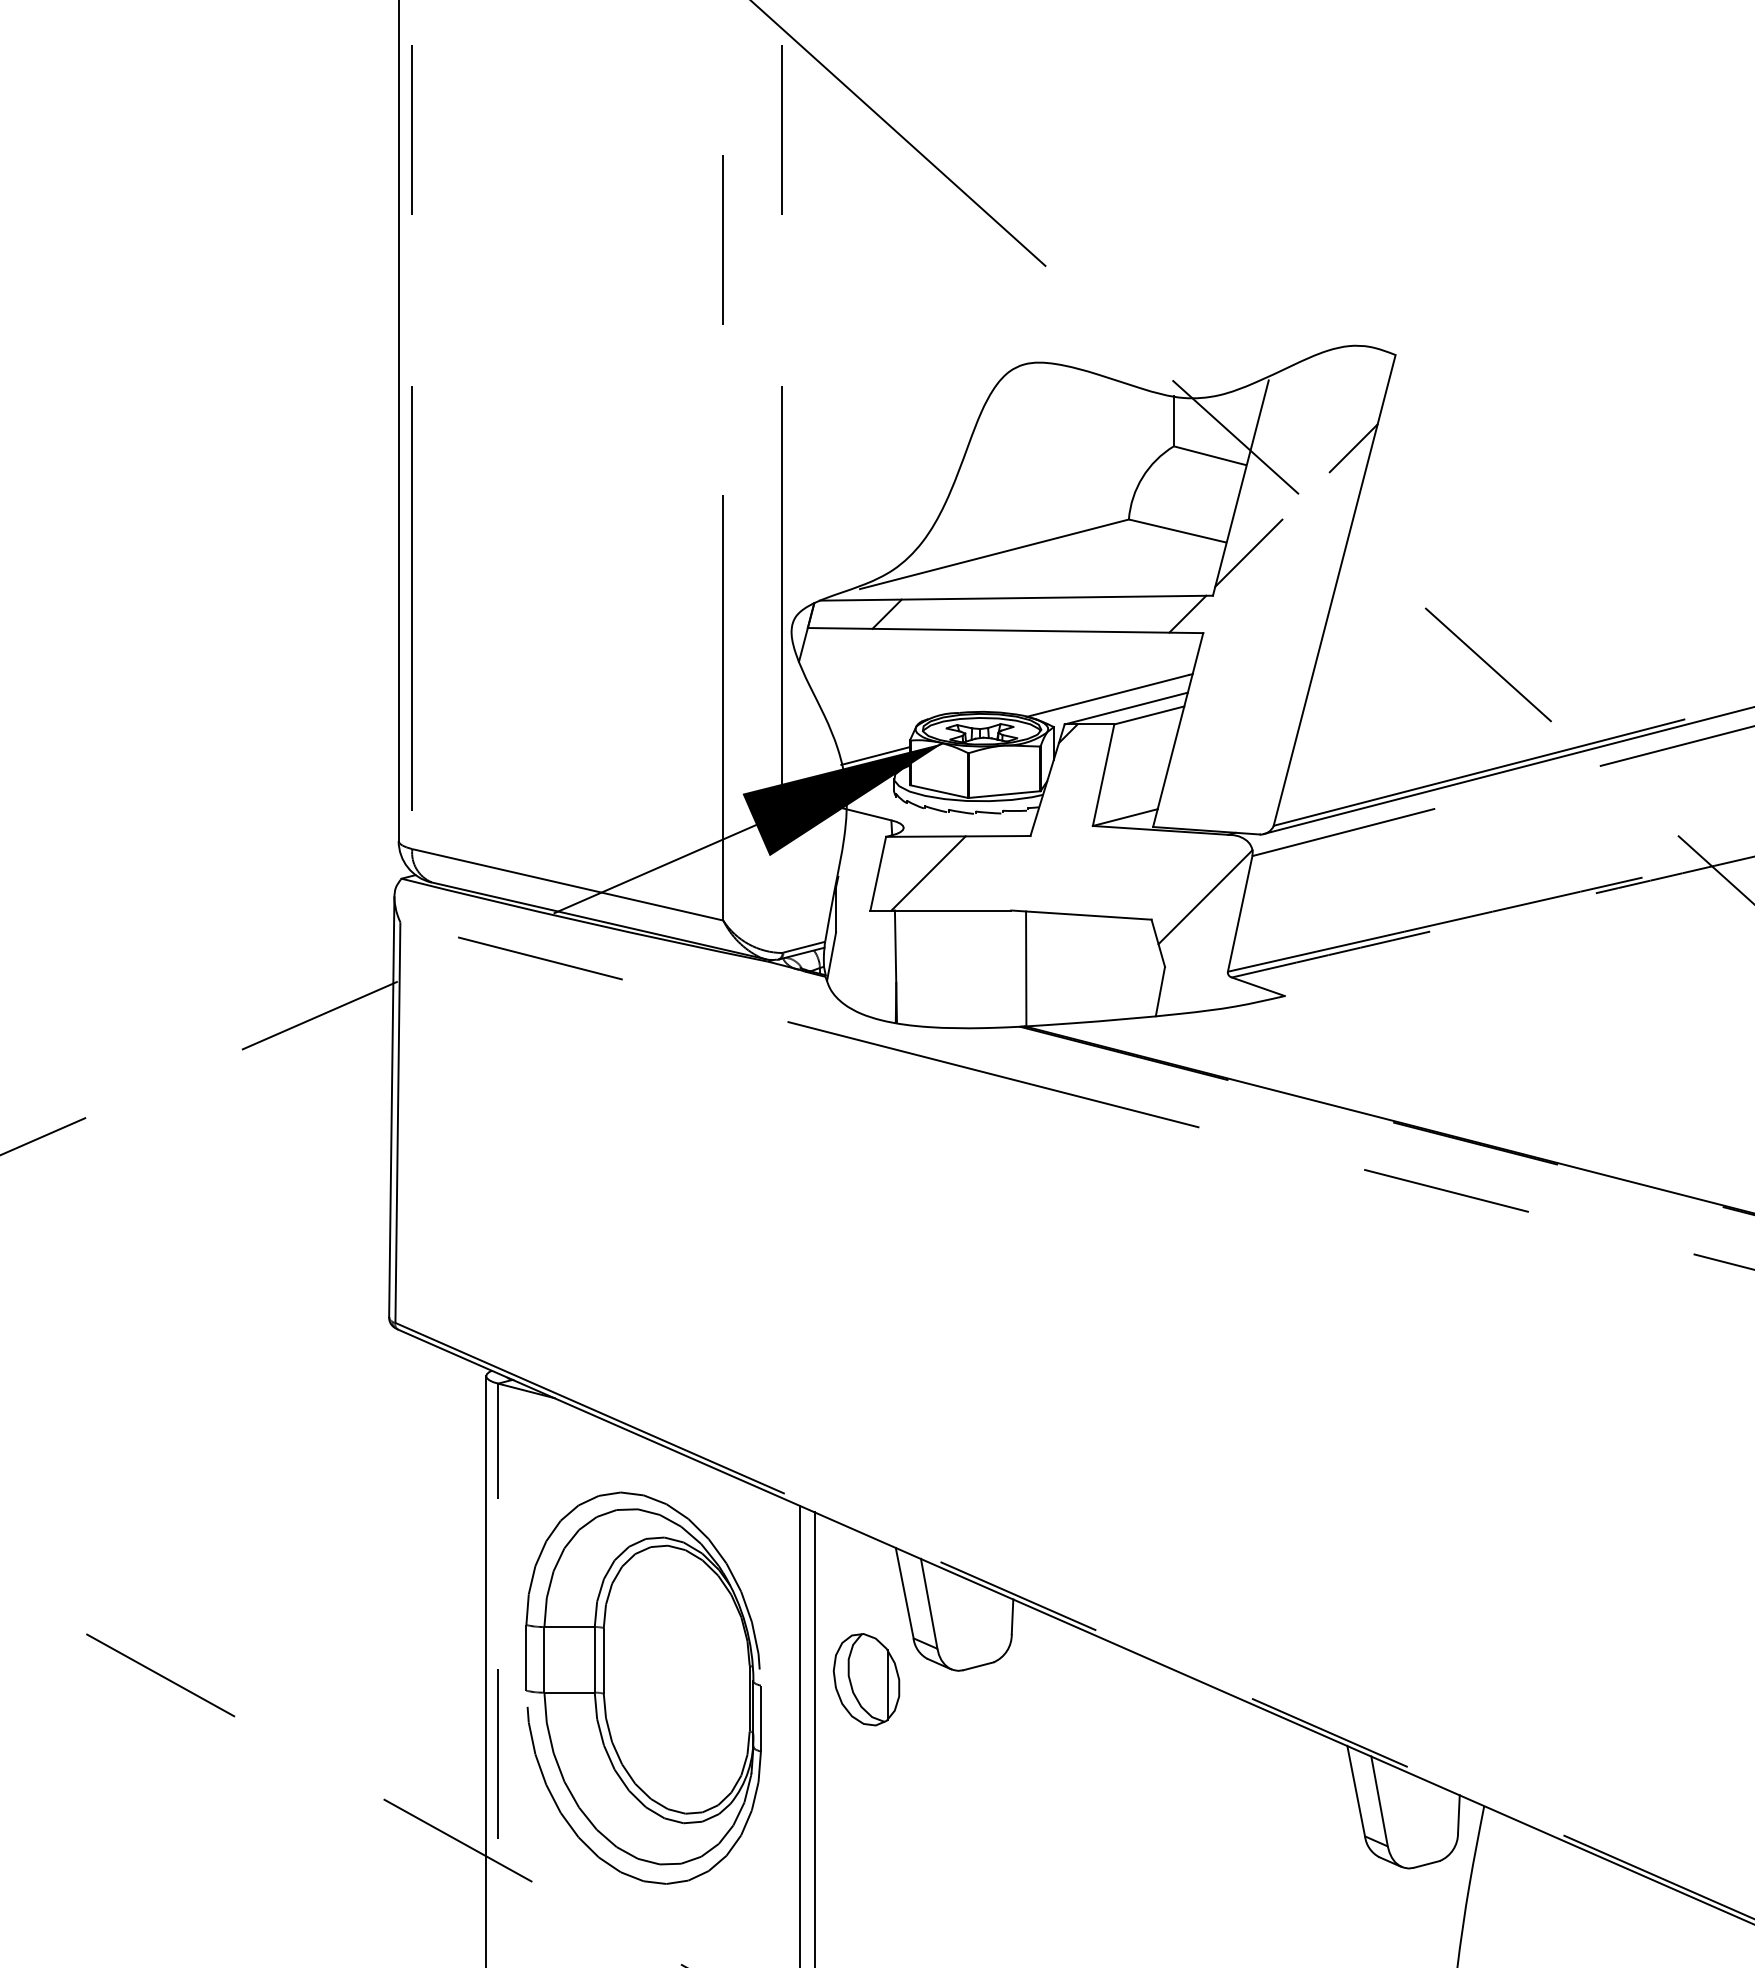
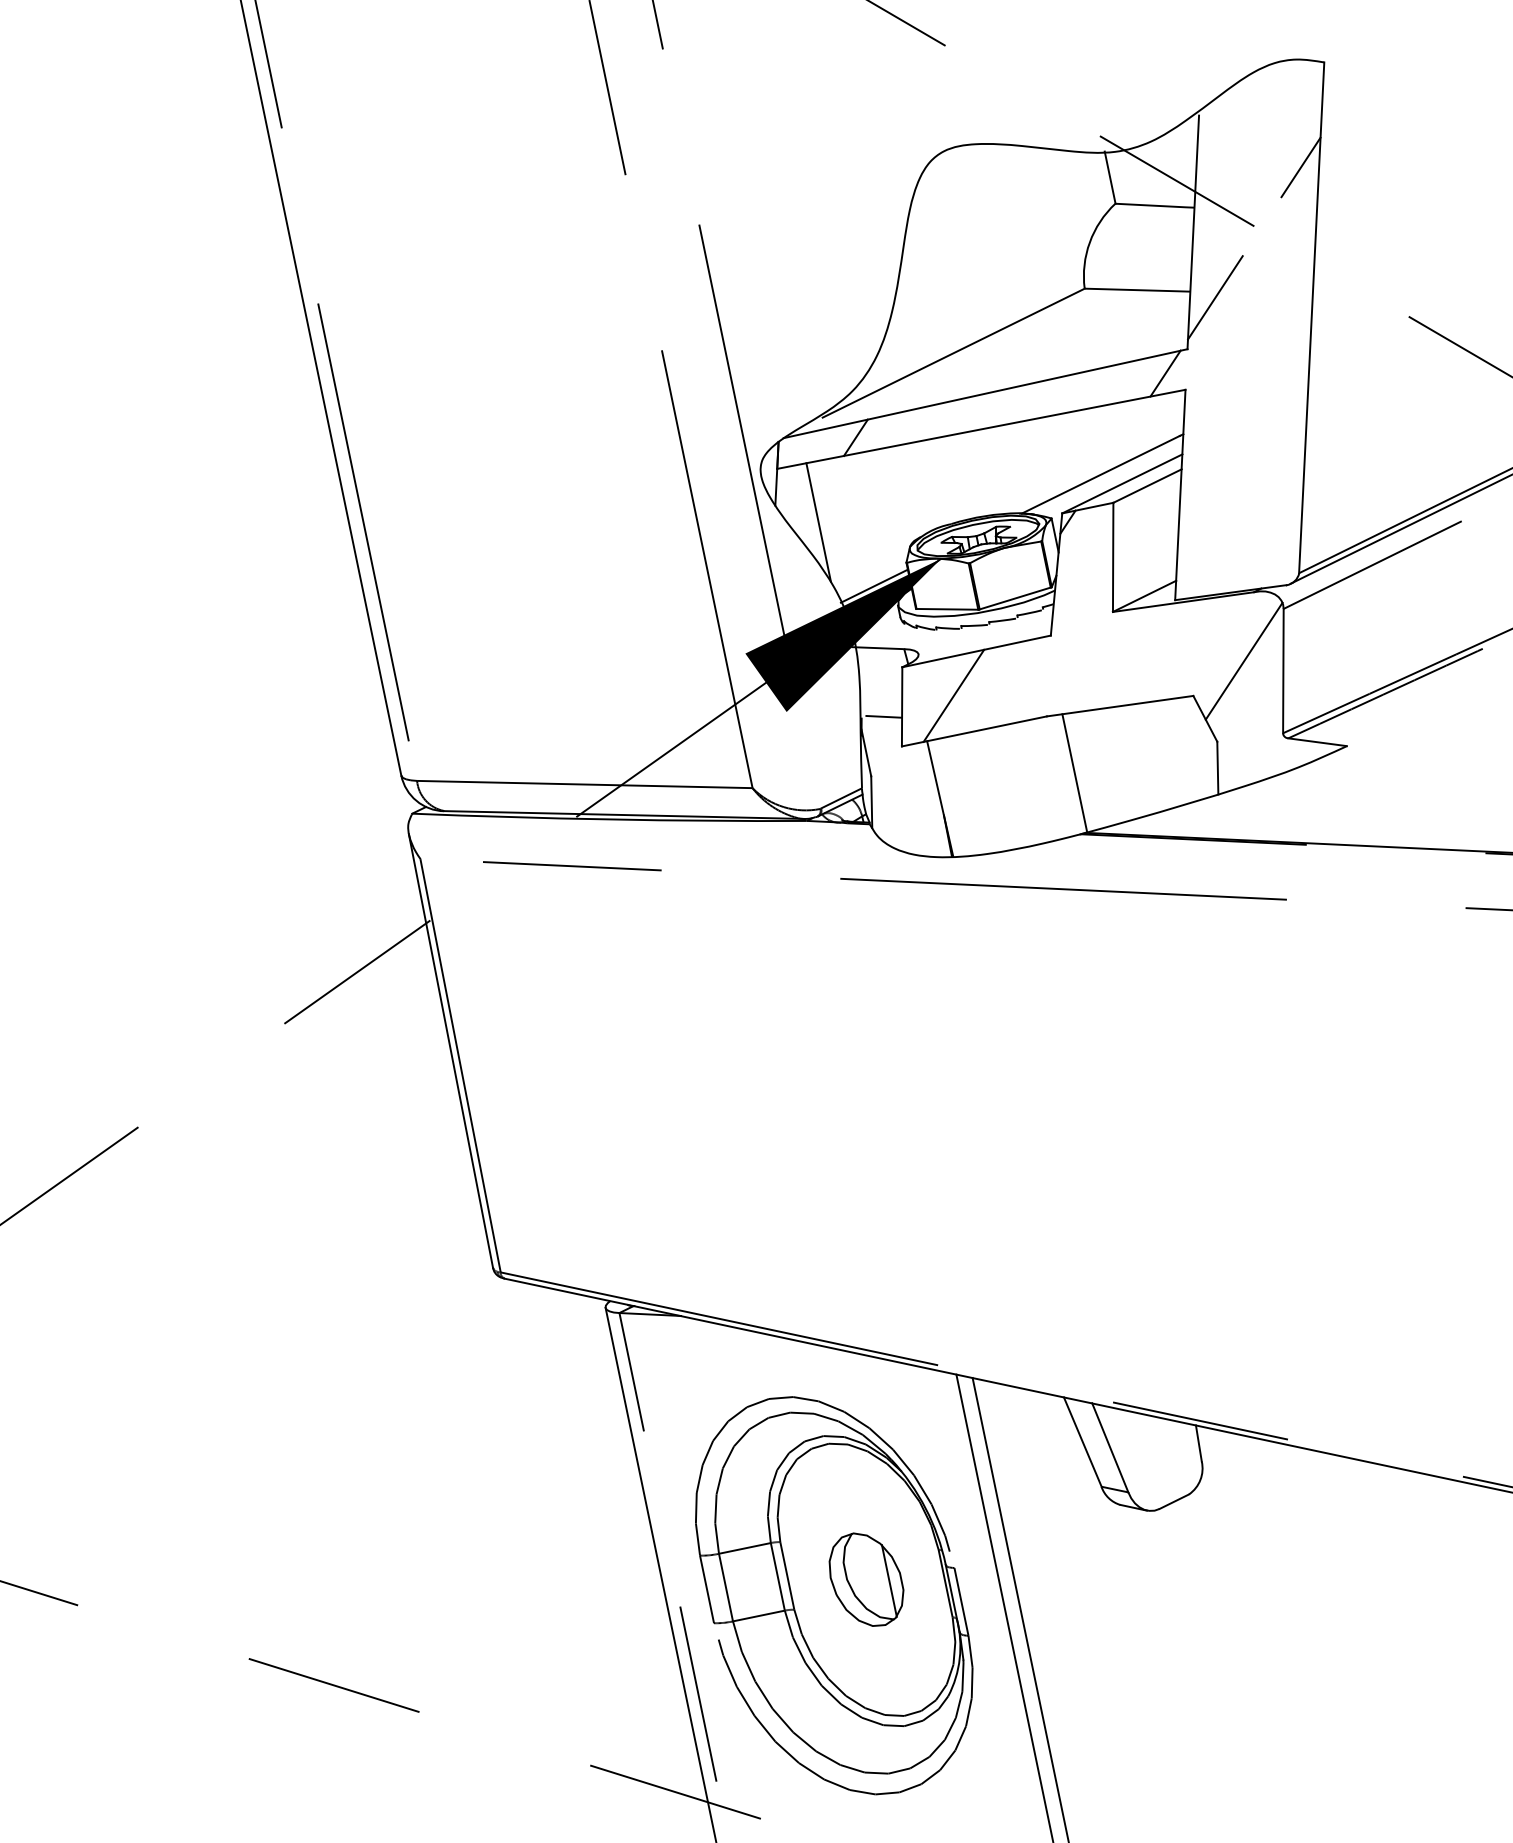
line: (836, 685) -> (818, 521), added
line: (859, 879) -> (884, 716), added
part: (866, 1679) -> (866, 1579), moved

